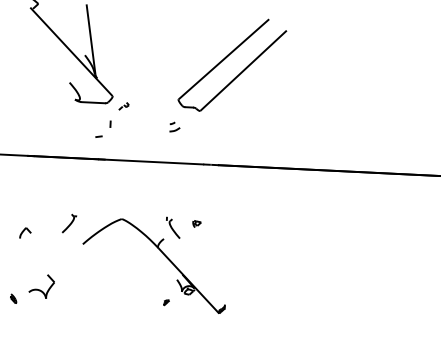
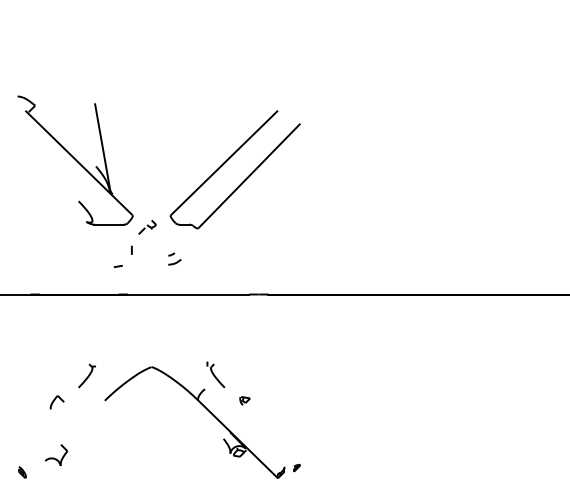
part: (226, 58) -> (227, 161), moved
part: (124, 106) -> (147, 227), size x1.43
part: (174, 126) -> (174, 258), moved
part: (196, 223) -> (244, 400), moved
part: (24, 233) -> (56, 402), moved
part: (40, 285) -> (55, 454), size x0.71
part: (166, 303) -> (296, 468), moved

